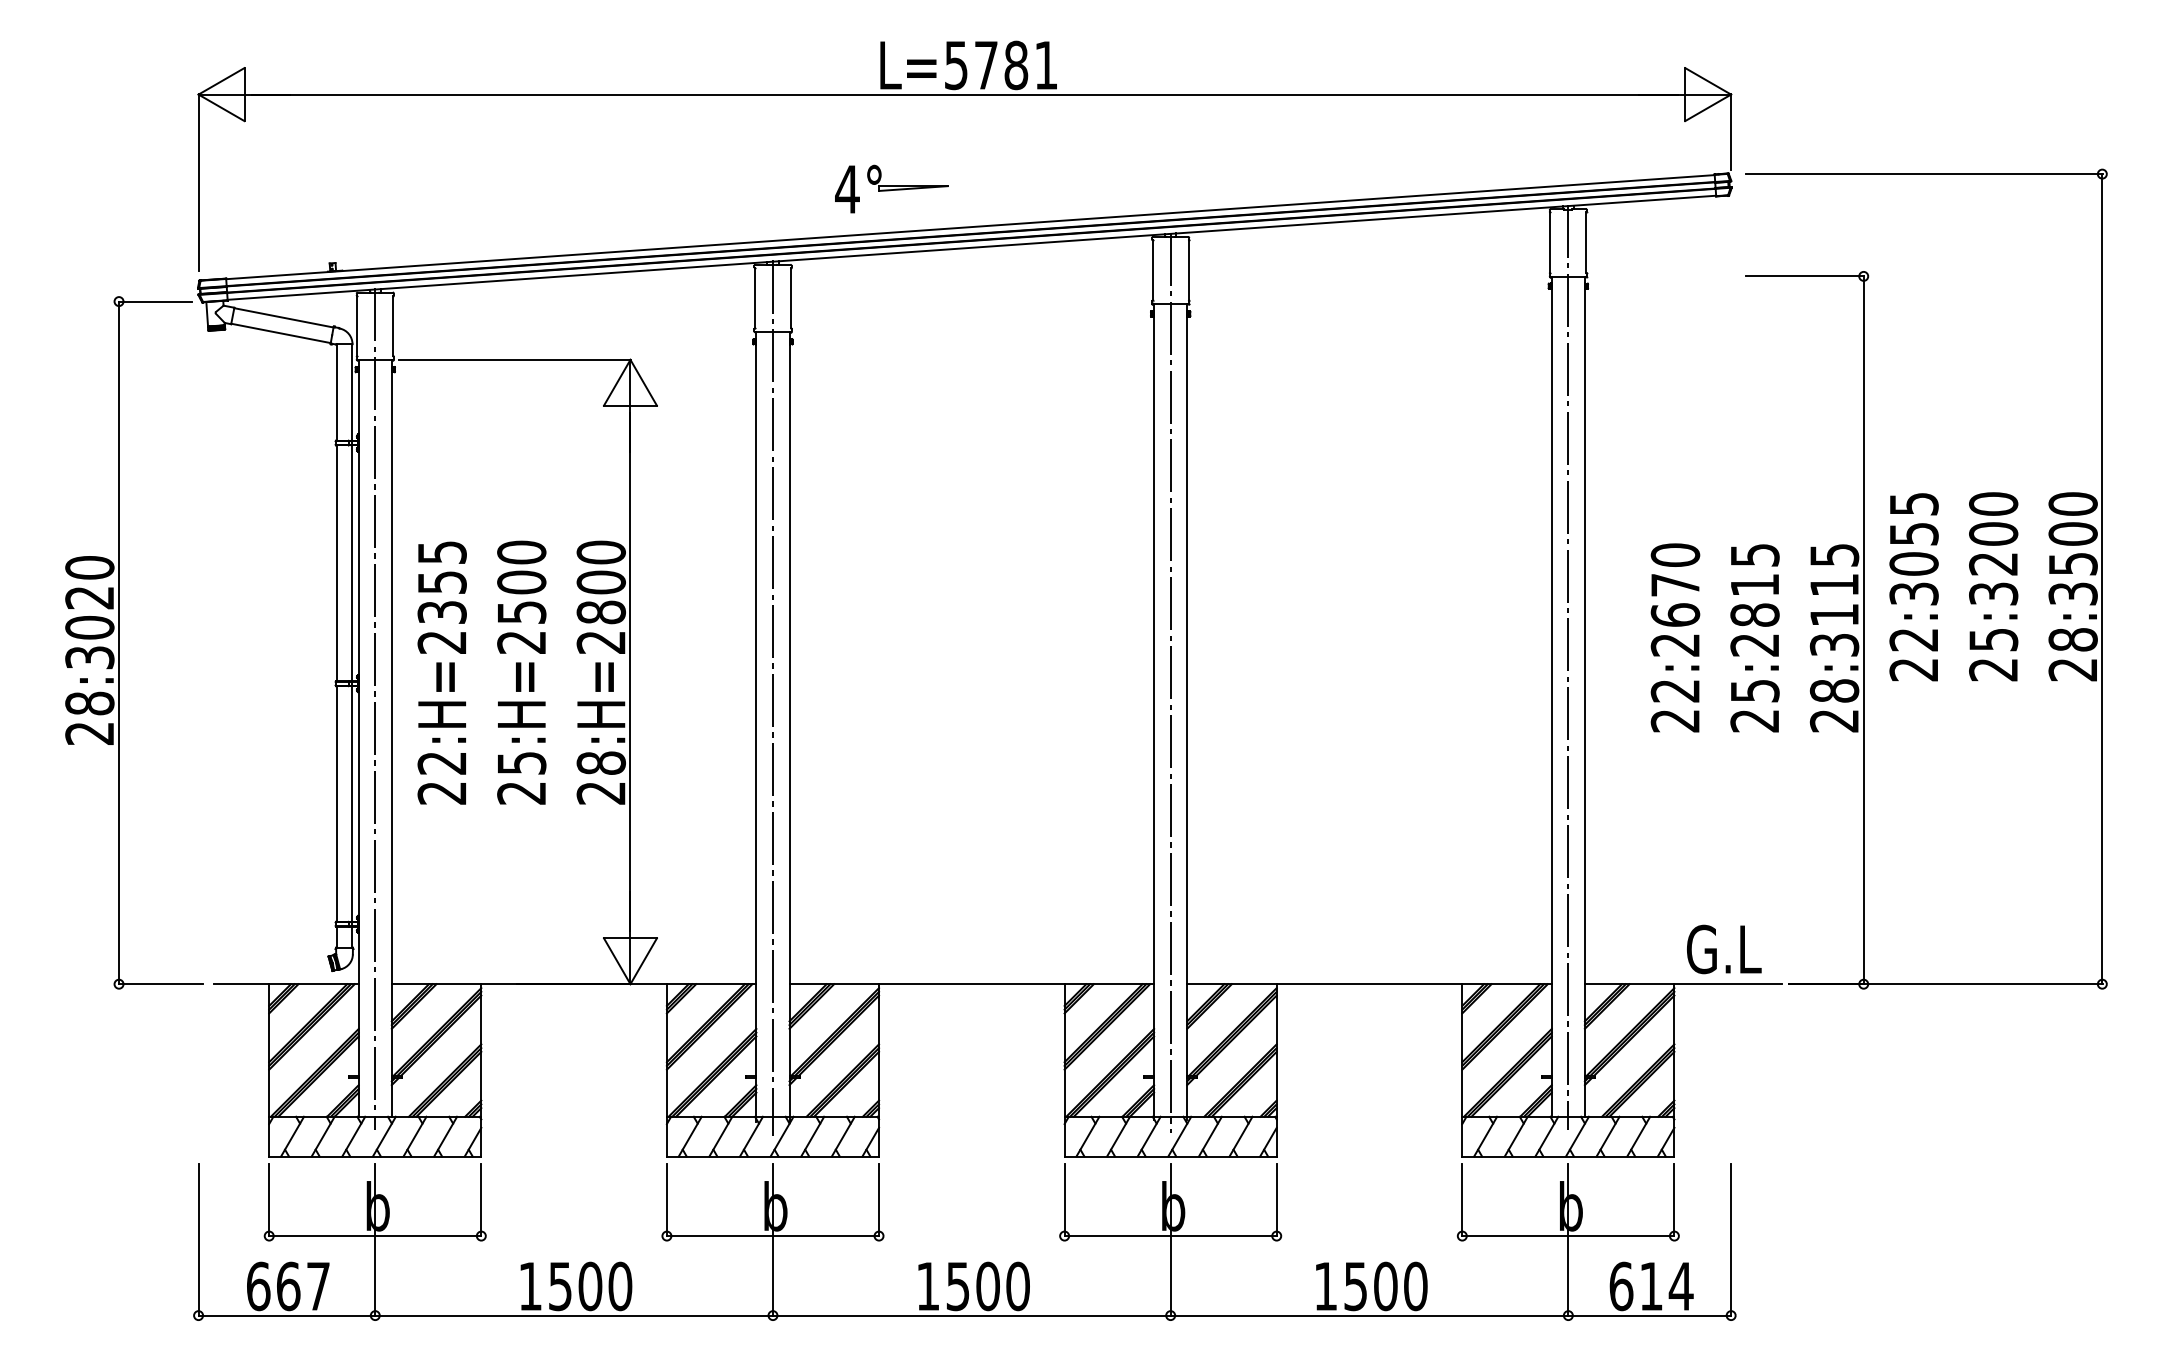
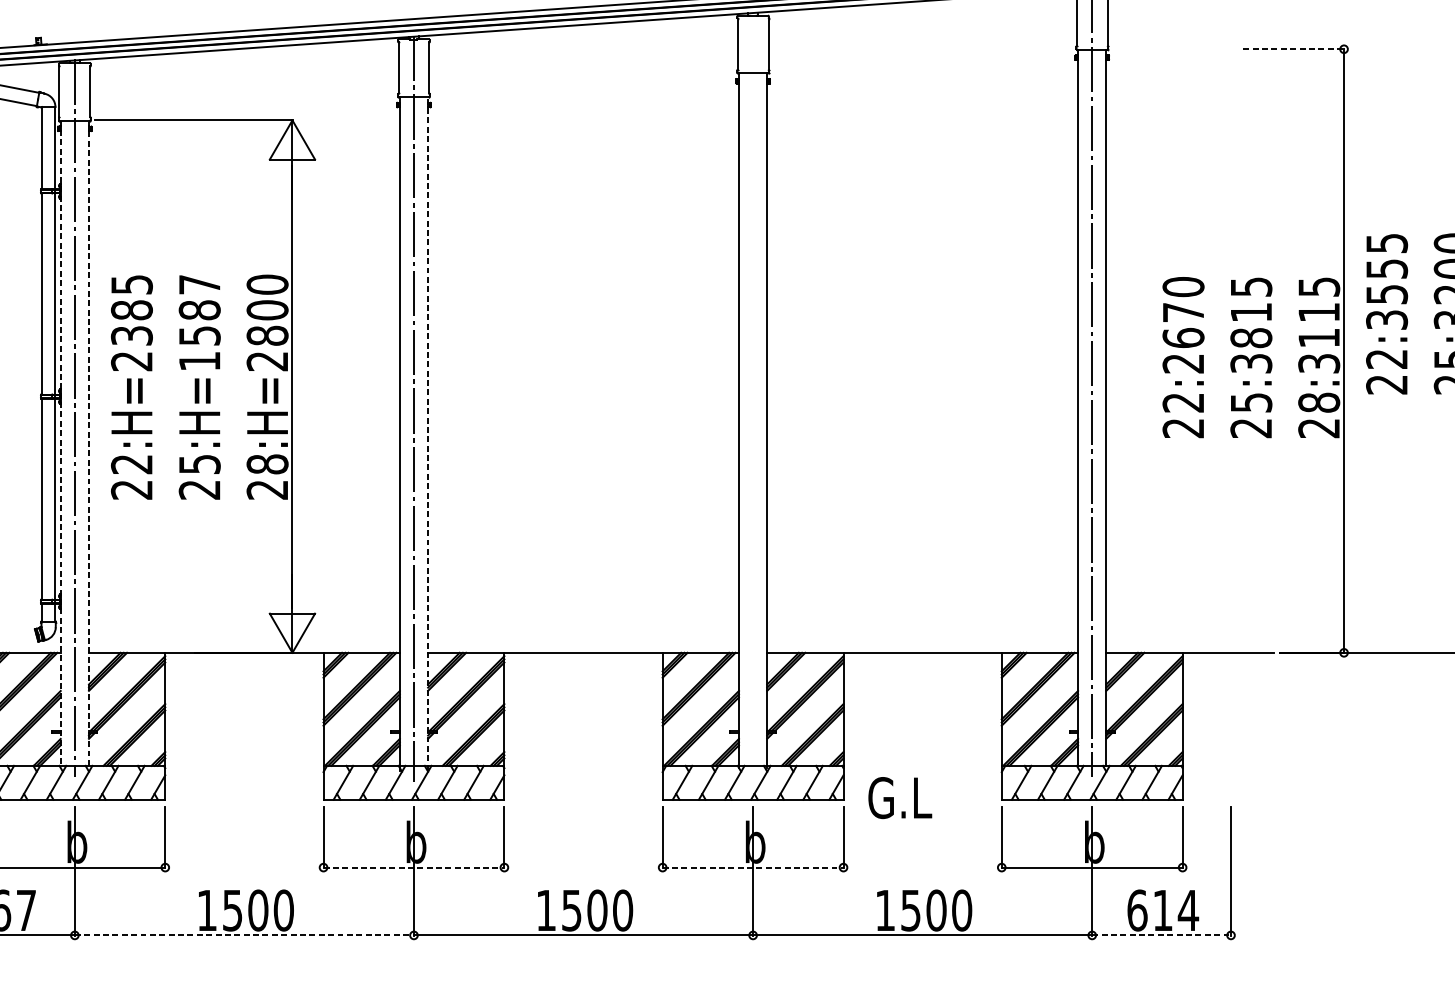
line: (1805, 276) -> (1294, 49), solid -> dashed
text: (1913, 563) -> (1386, 294), 22:3055 -> 22:3555
text: (441, 582) -> (131, 310), 22:H=2355 -> 22:H=2385
text: (521, 596) -> (199, 322), 25:H=2500 -> 25:H=1587
text: (1754, 645) -> (1250, 364), 25:2815 -> 25:3815
line: (1170, 682) -> (752, 395), removed
line: (789, 726) -> (428, 433), solid -> dashed
line: (391, 737) -> (88, 442), solid -> dashed
line: (358, 738) -> (60, 443), solid -> dashed
text: (1724, 949) -> (900, 798), moved
line: (773, 1236) -> (414, 867), solid -> dashed
line: (1171, 1236) -> (753, 867), solid -> dashed
line: (574, 1315) -> (244, 935), solid -> dashed
line: (1650, 1315) -> (1162, 935), solid -> dashed

